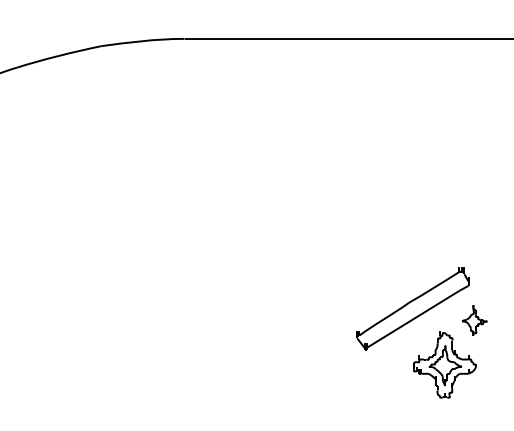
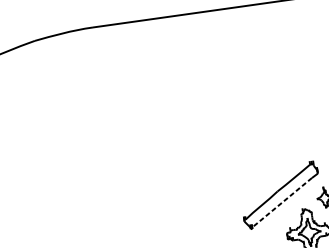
line: (412, 319) -> (281, 202), solid -> dashed

